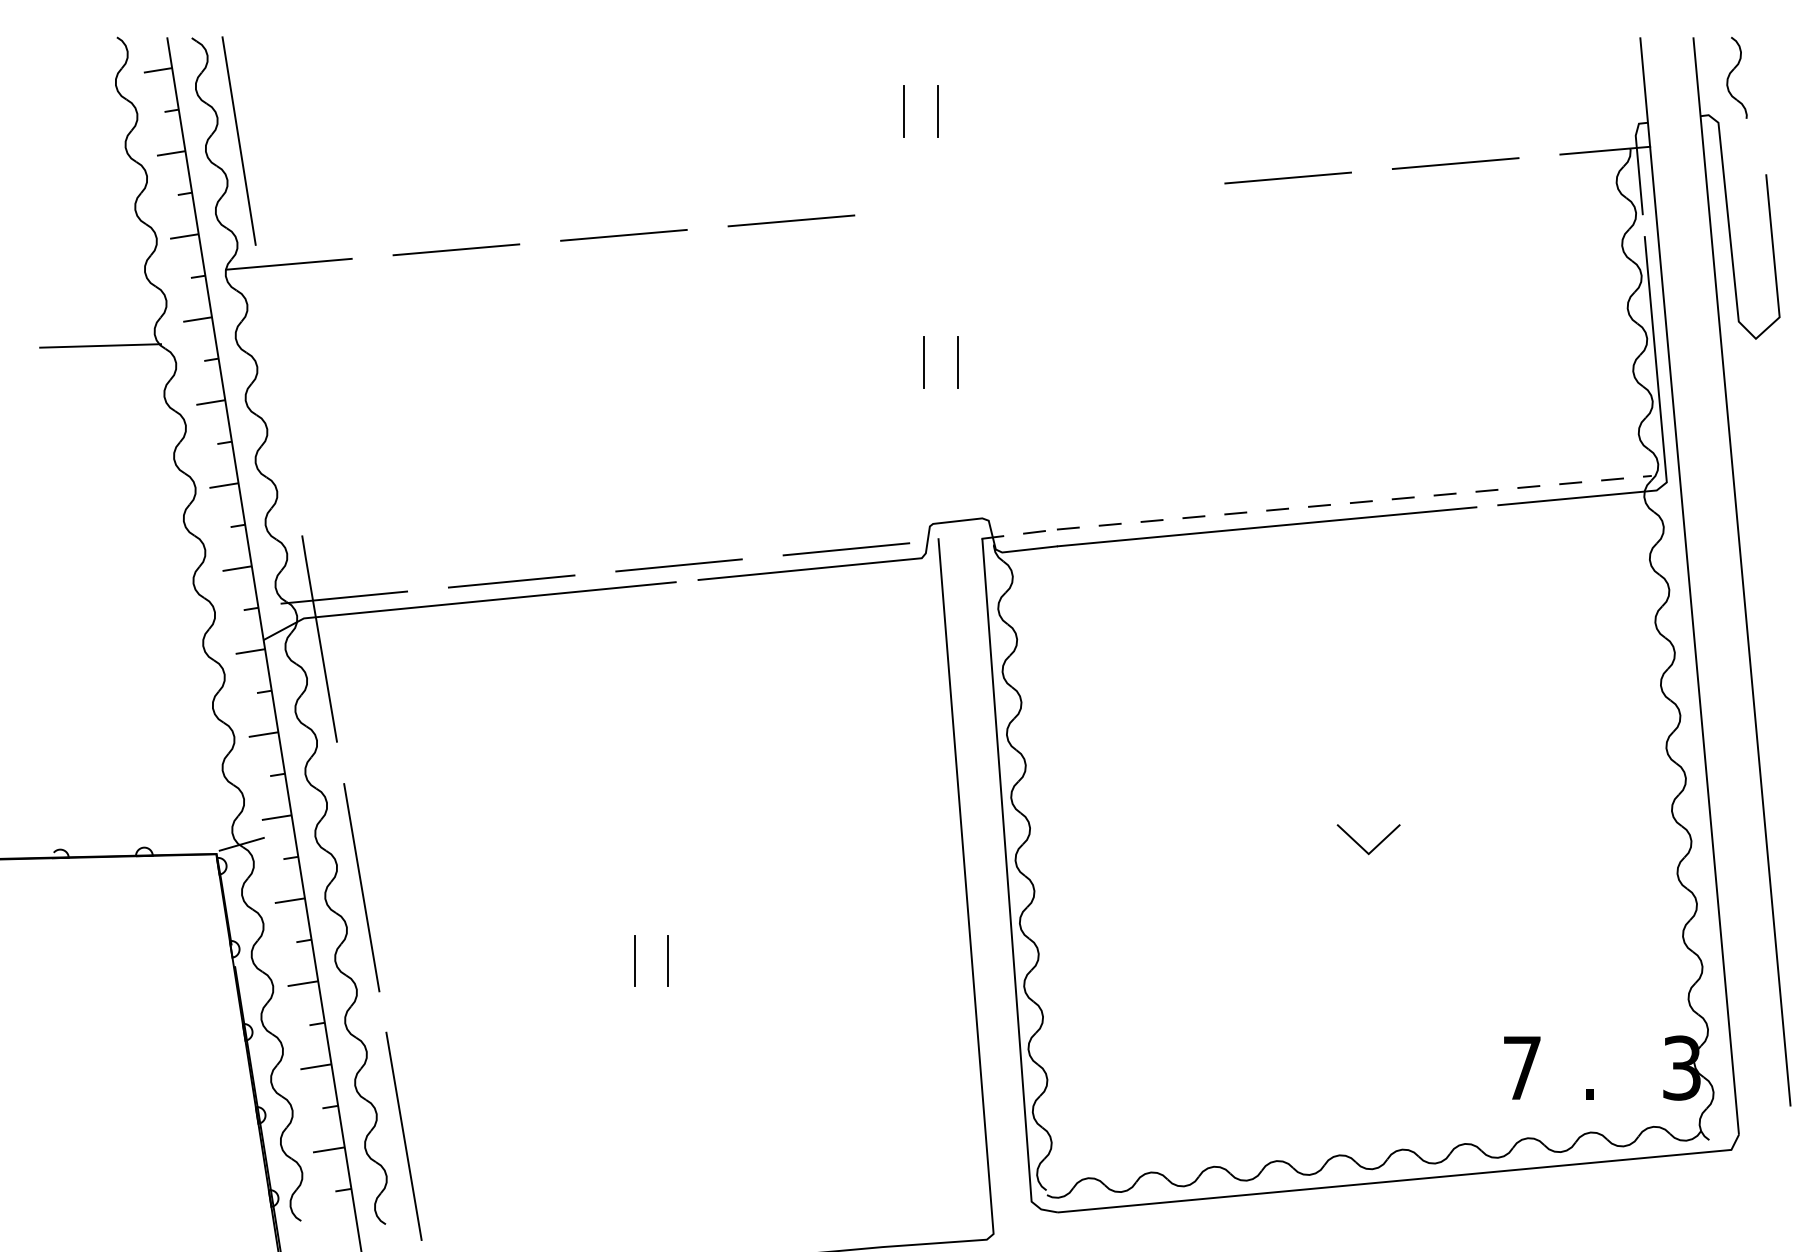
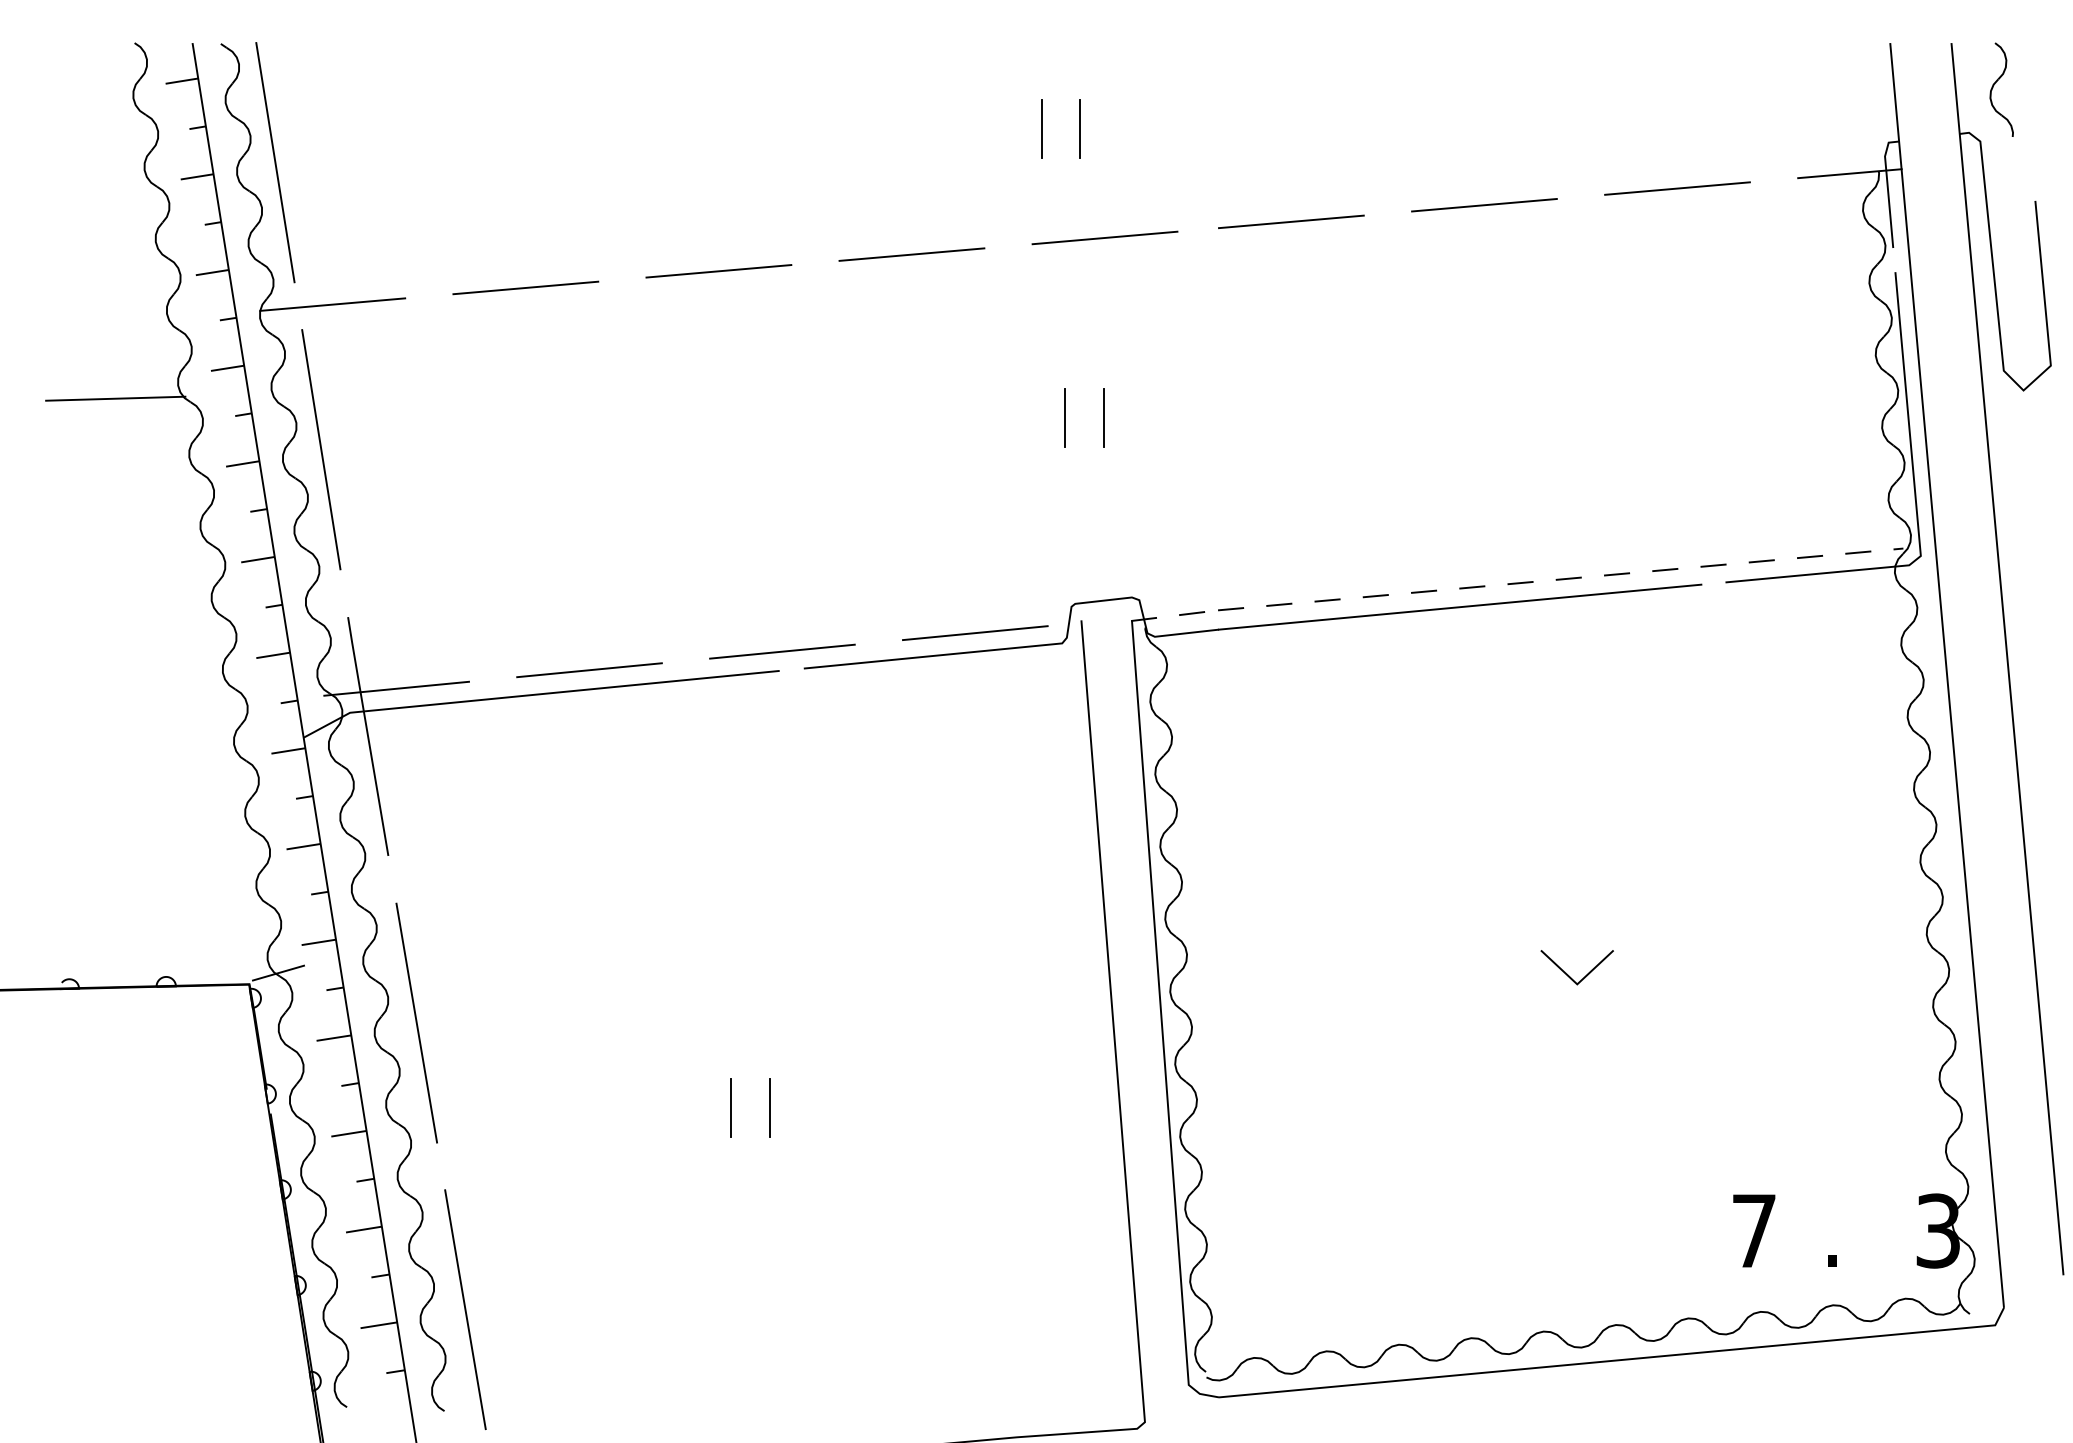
line: (1120, 192) -> (1291, 221), added
line: (958, 206) -> (1104, 238), added
line: (278, 389) -> (320, 448), added

